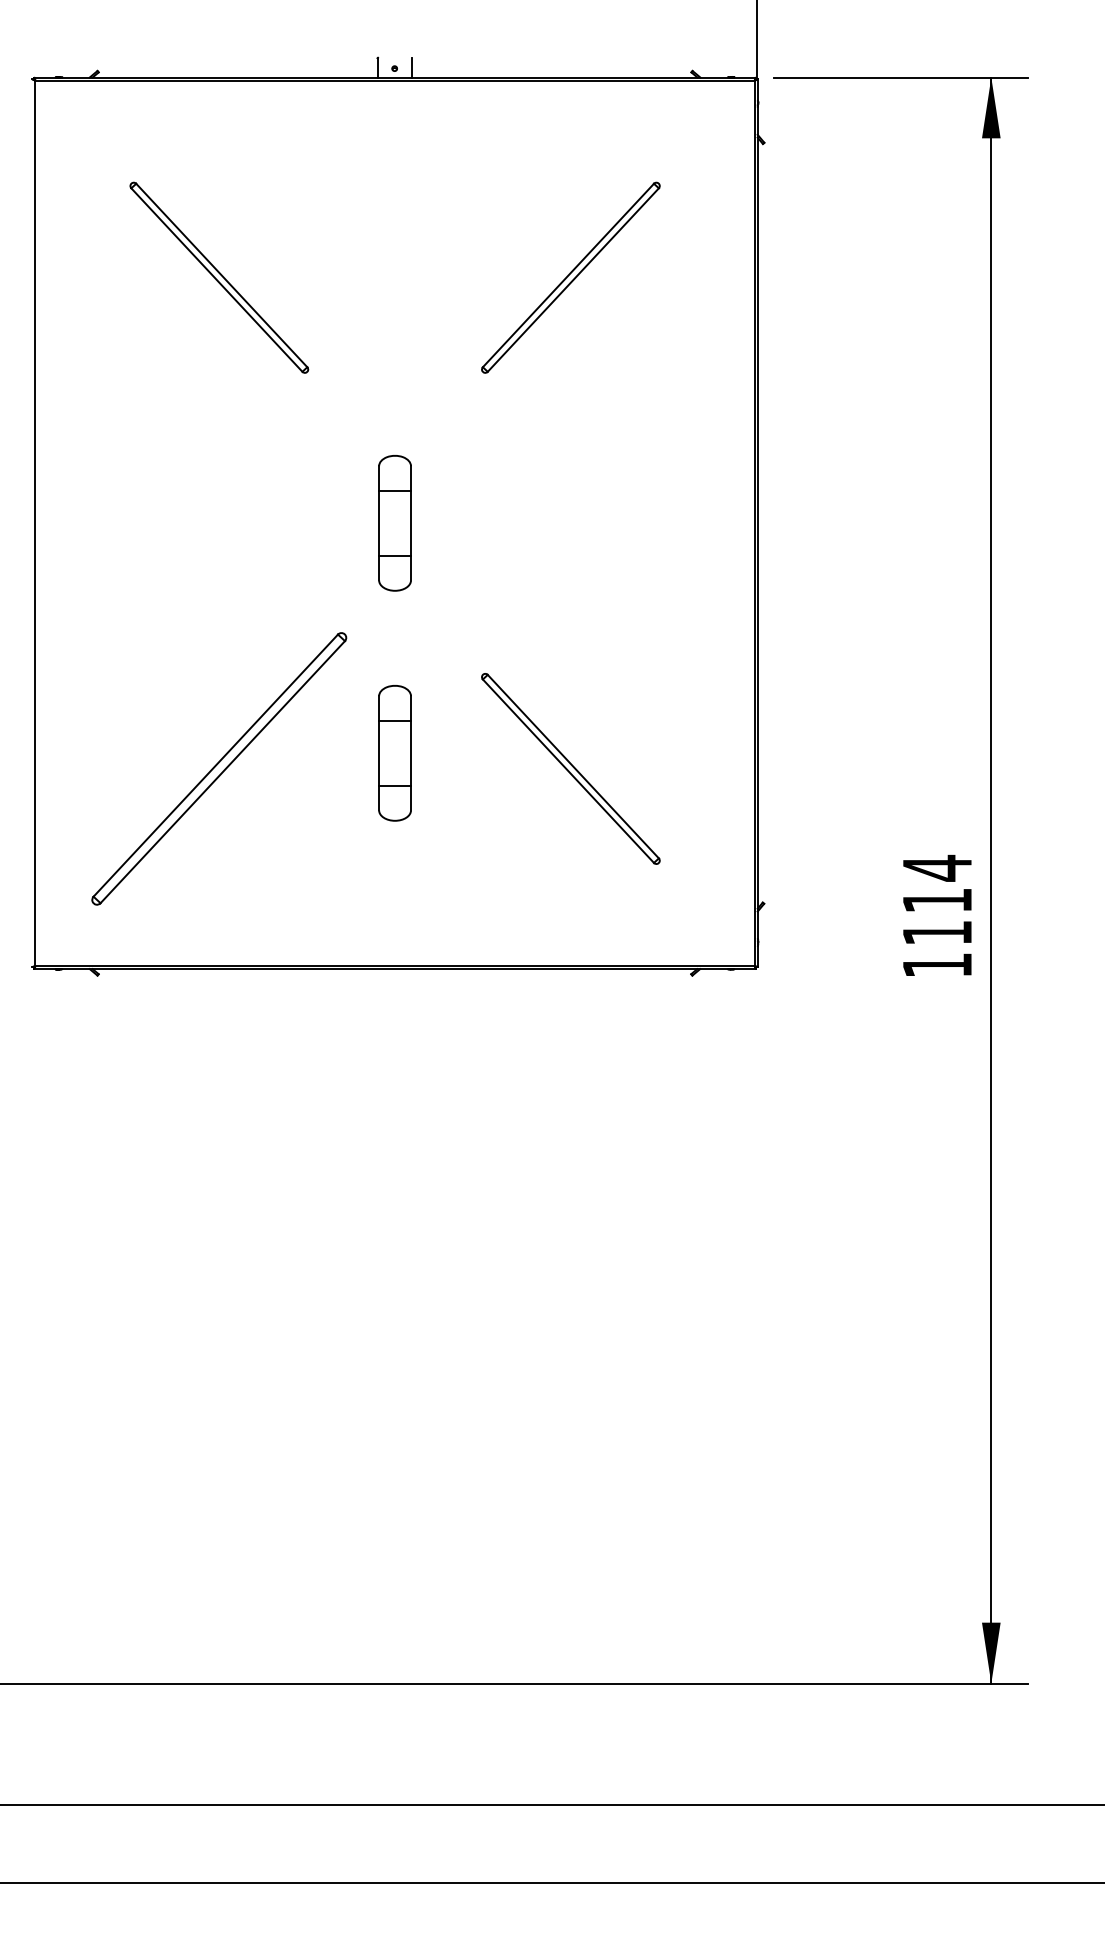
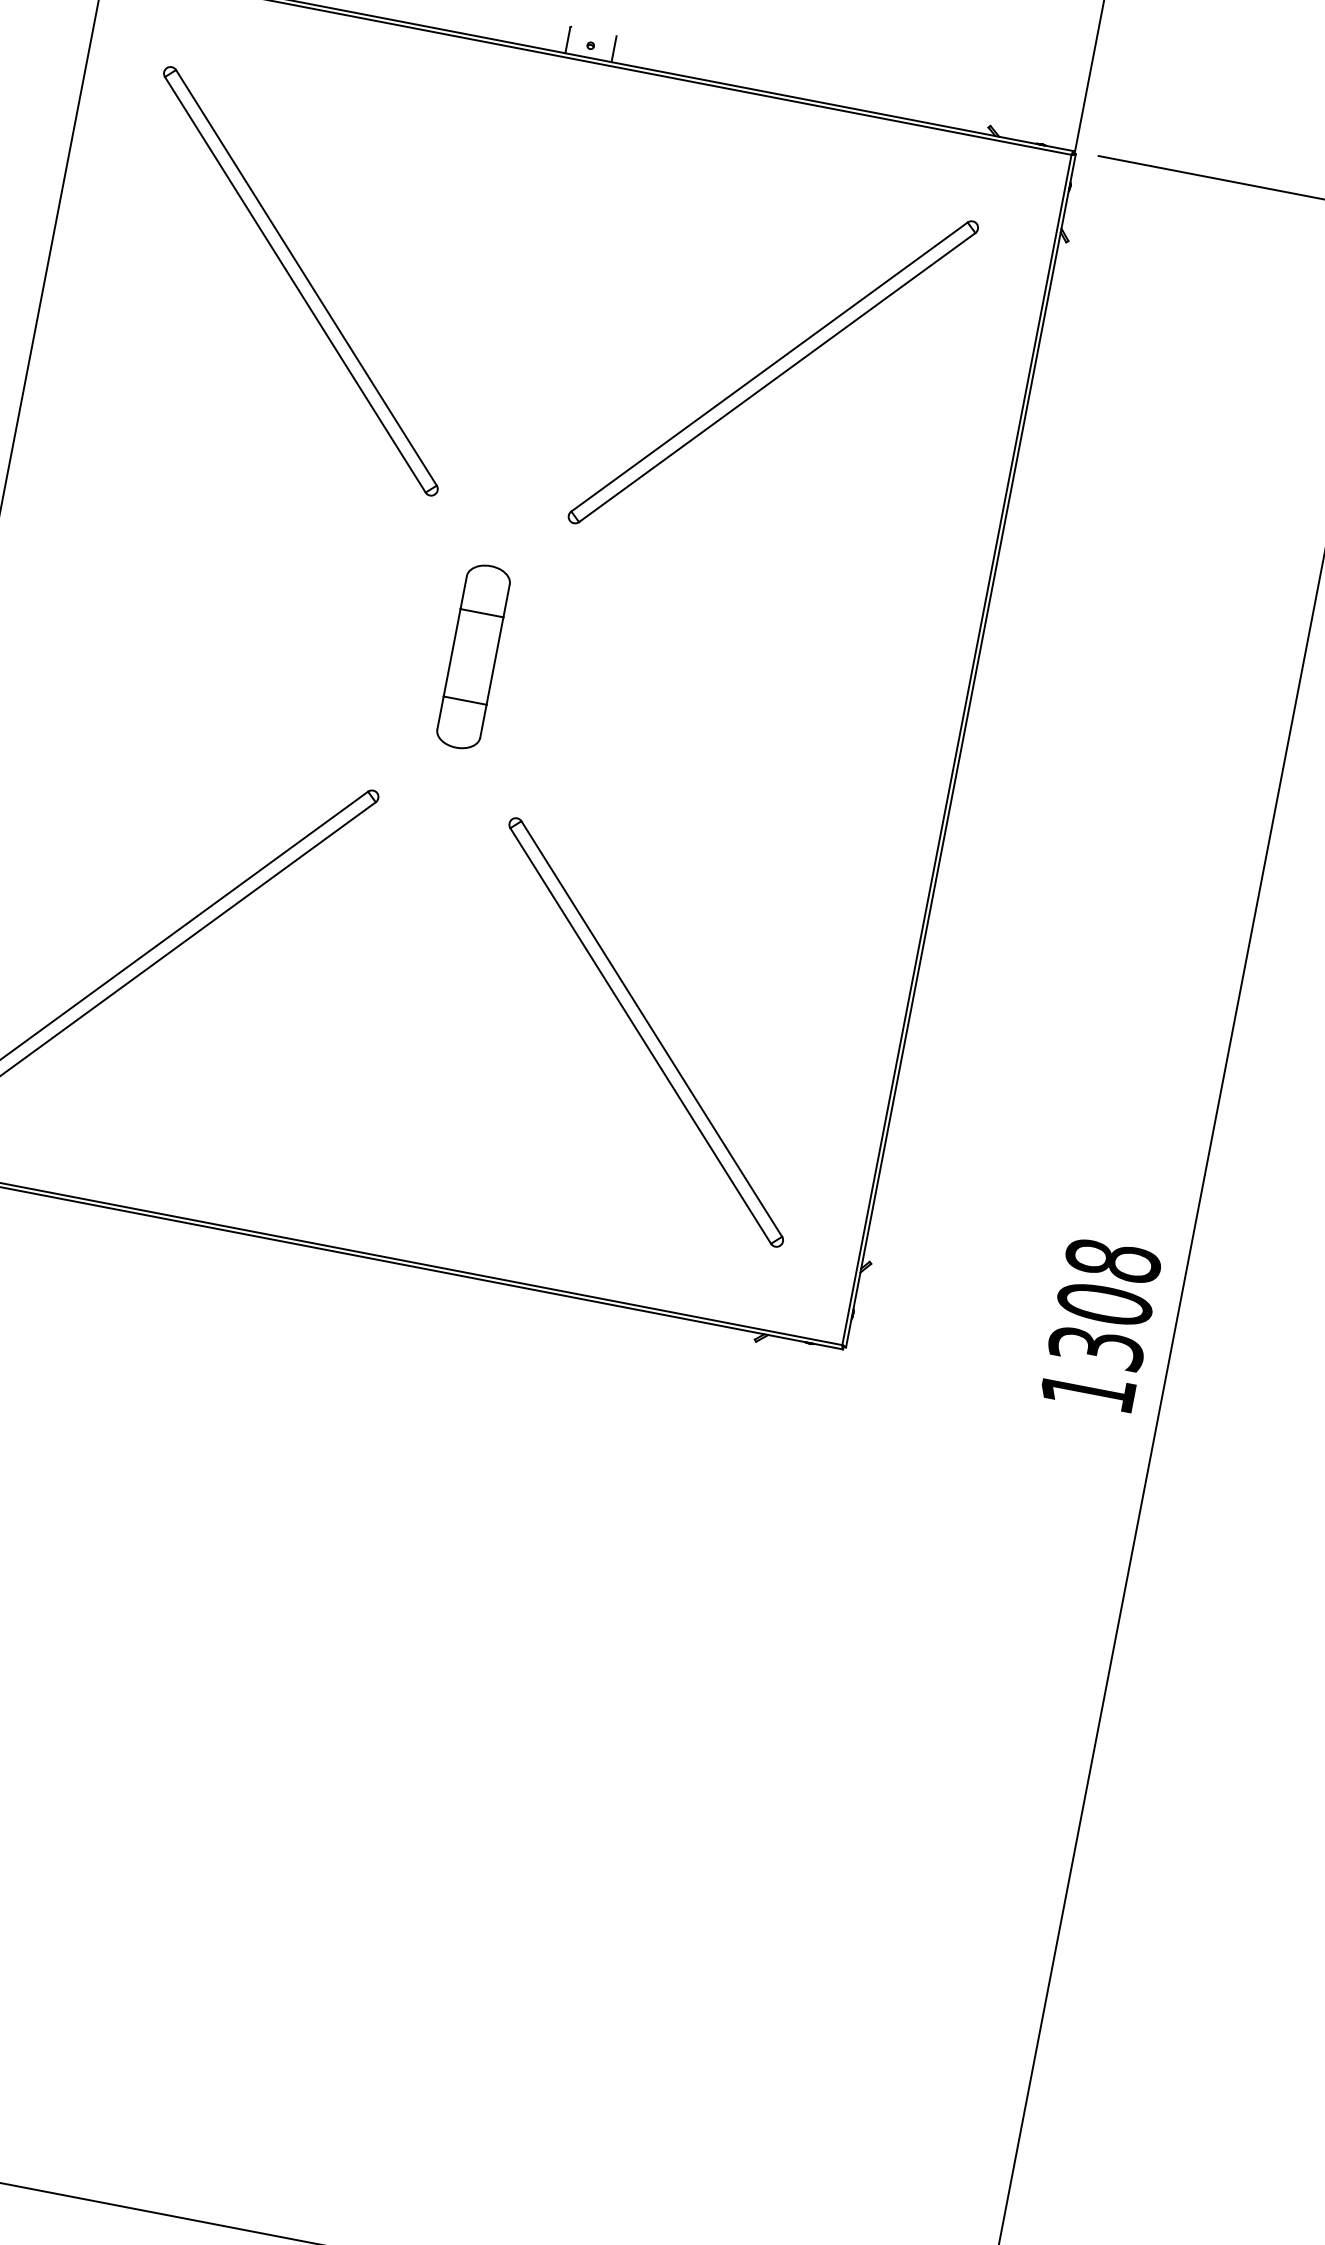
part: (219, 277) -> (301, 281), size x1.43
part: (570, 277) -> (772, 371), size x1.43
part: (394, 753) -> (413, 966), removed
part: (570, 768) -> (645, 1031), size x1.43
text: (937, 899) -> (1105, 1302), 1114 -> 1308

